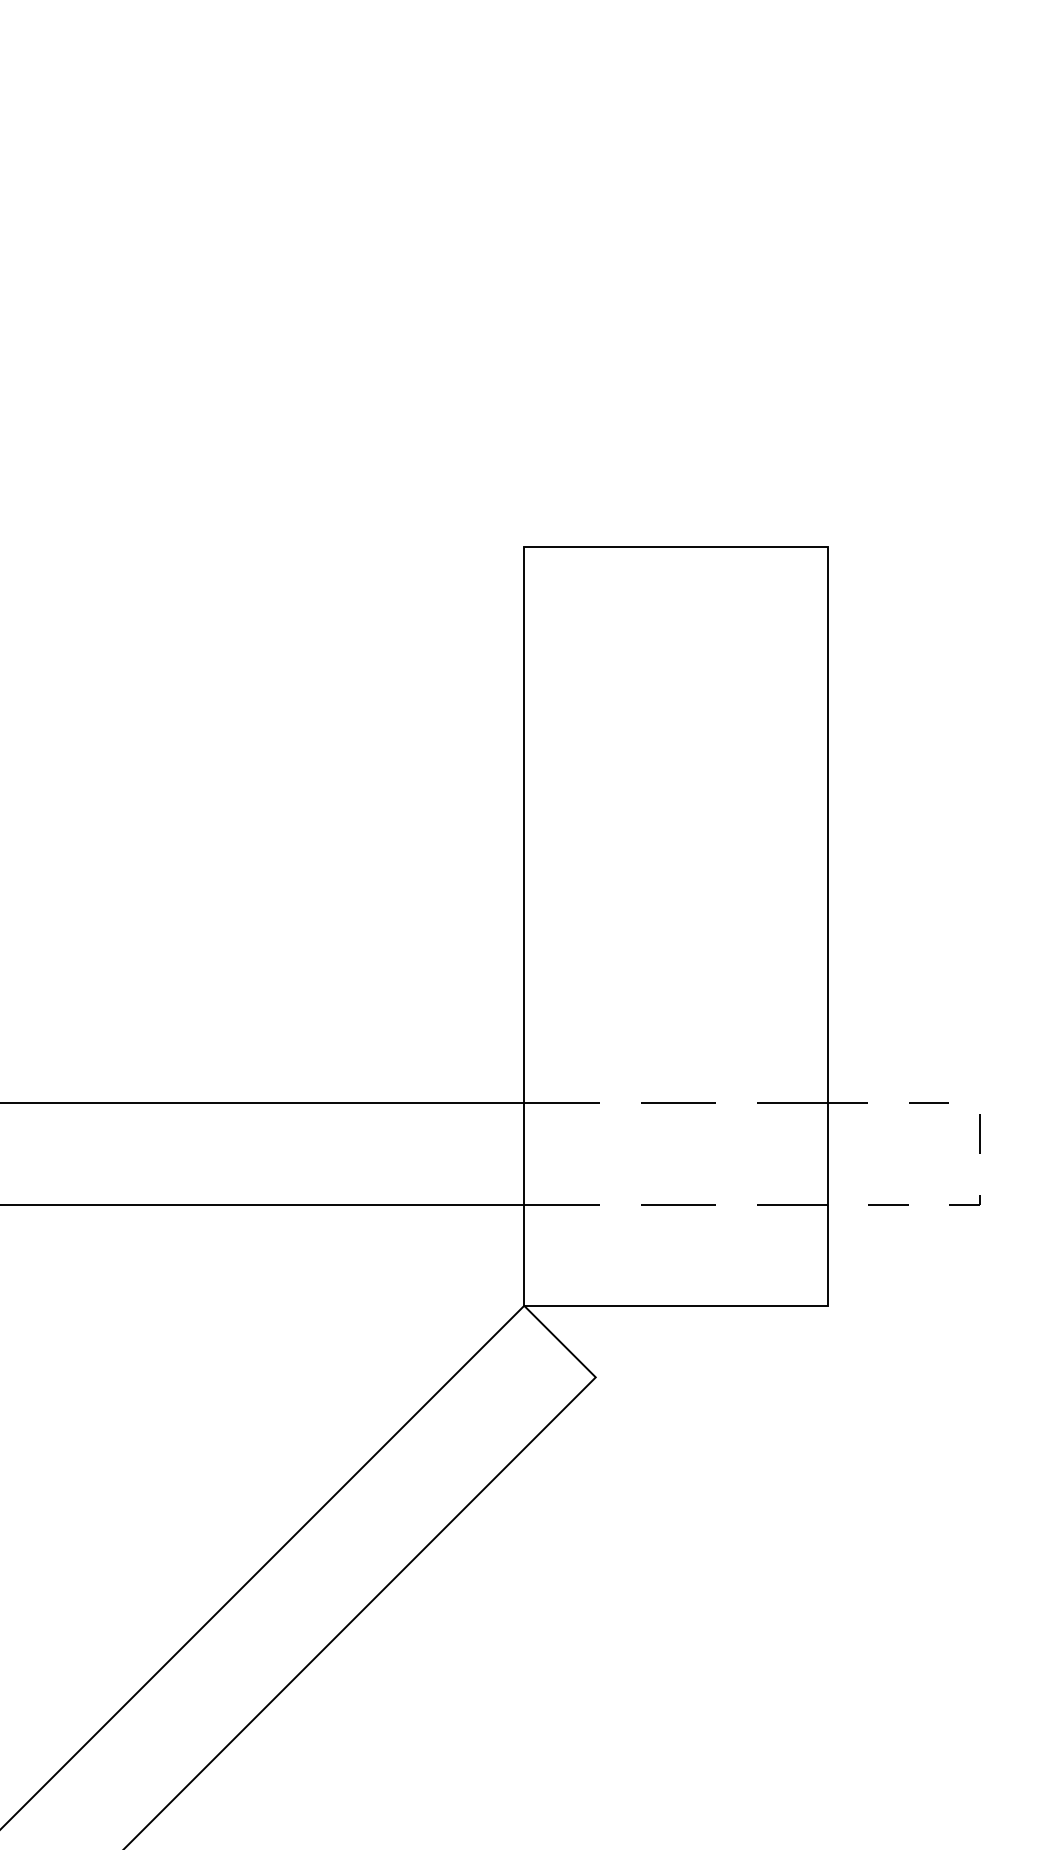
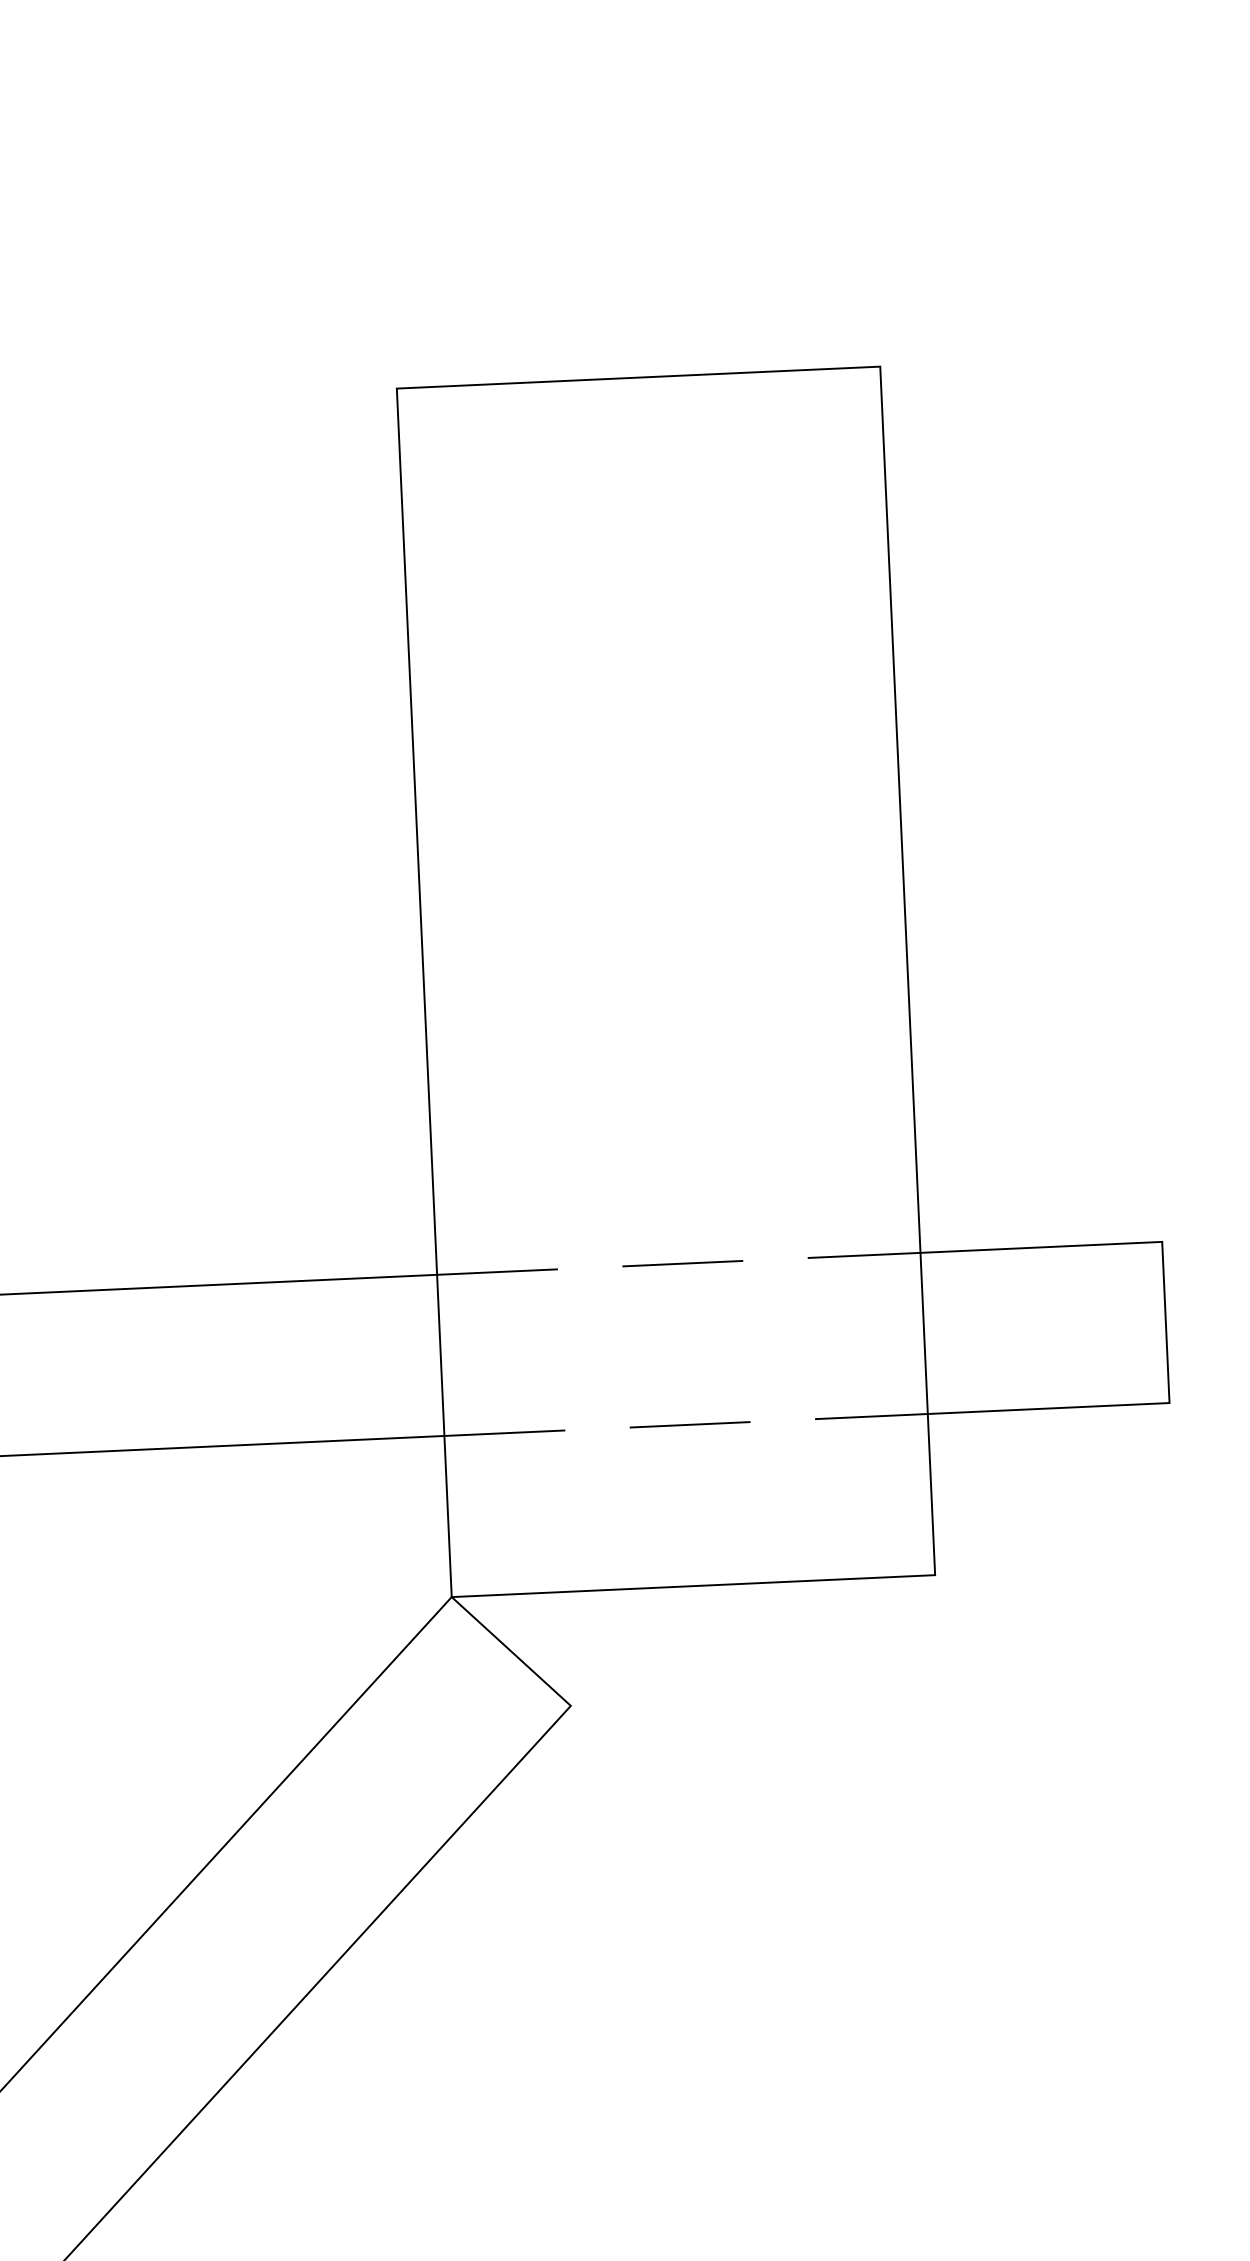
line: (979, 1154) -> (1165, 1323), dashed -> solid

